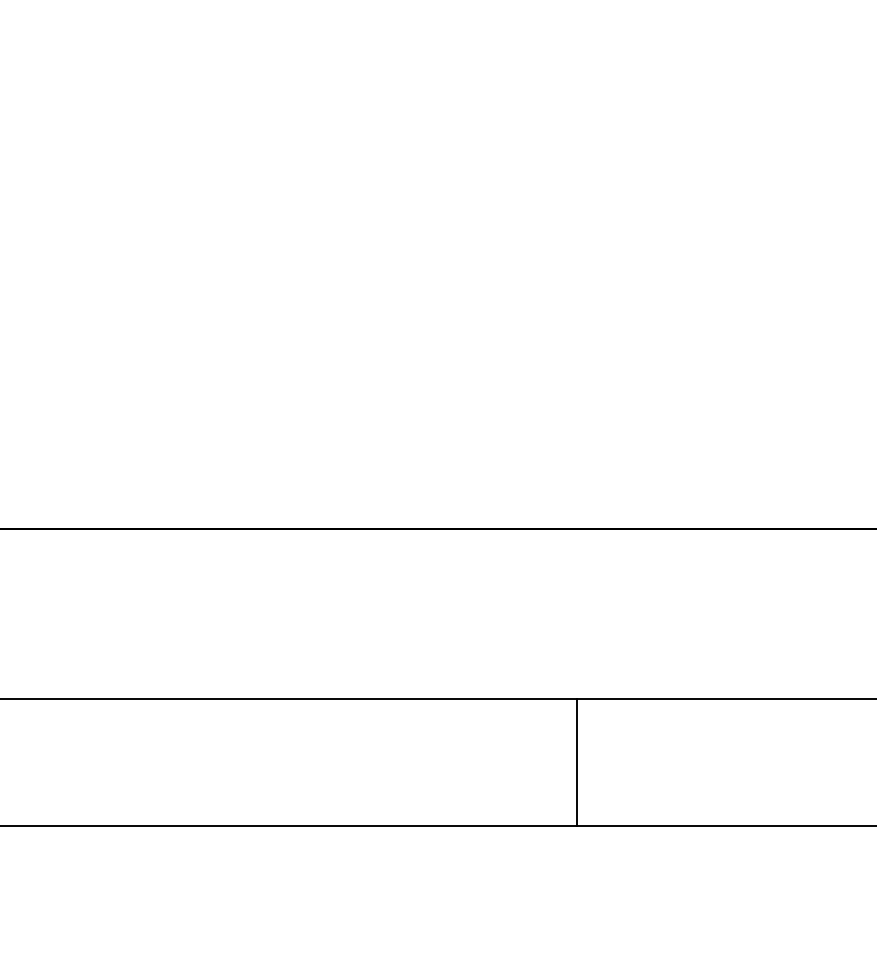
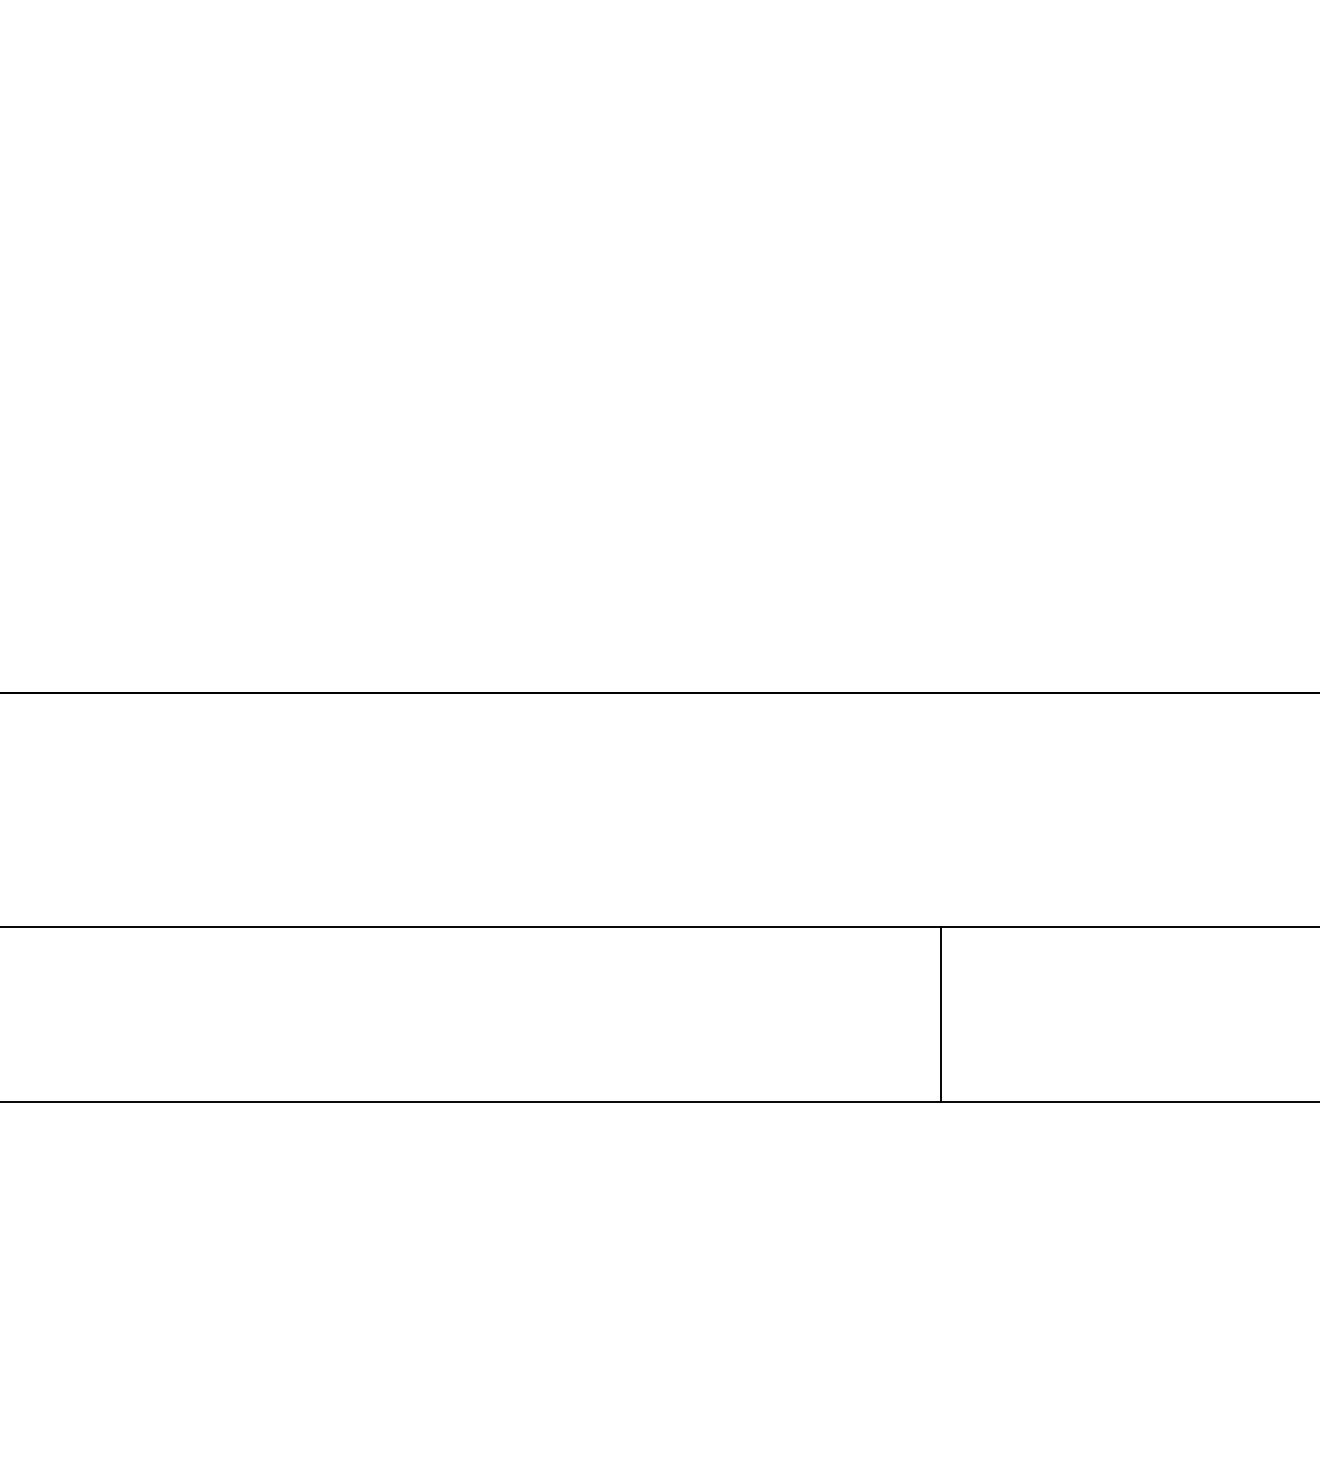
line: (576, 762) -> (941, 1014), moved

